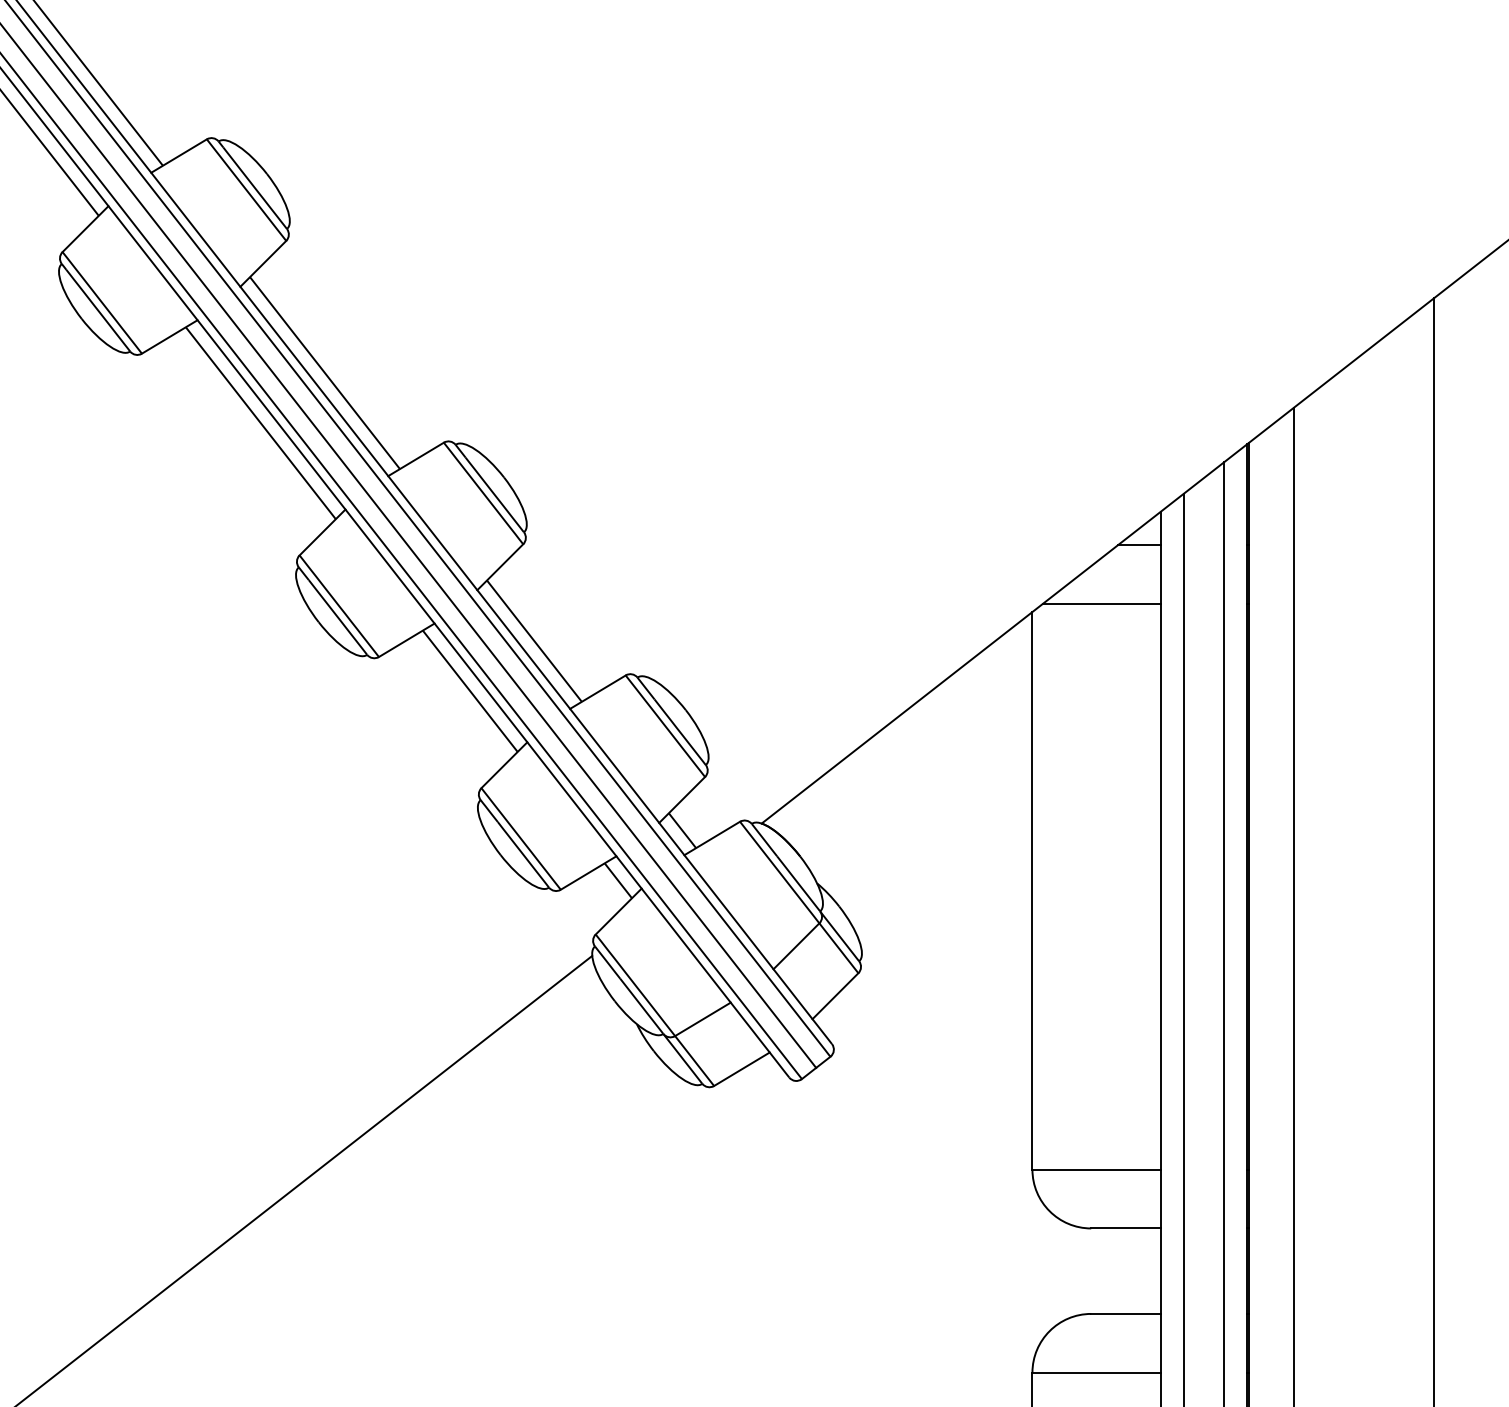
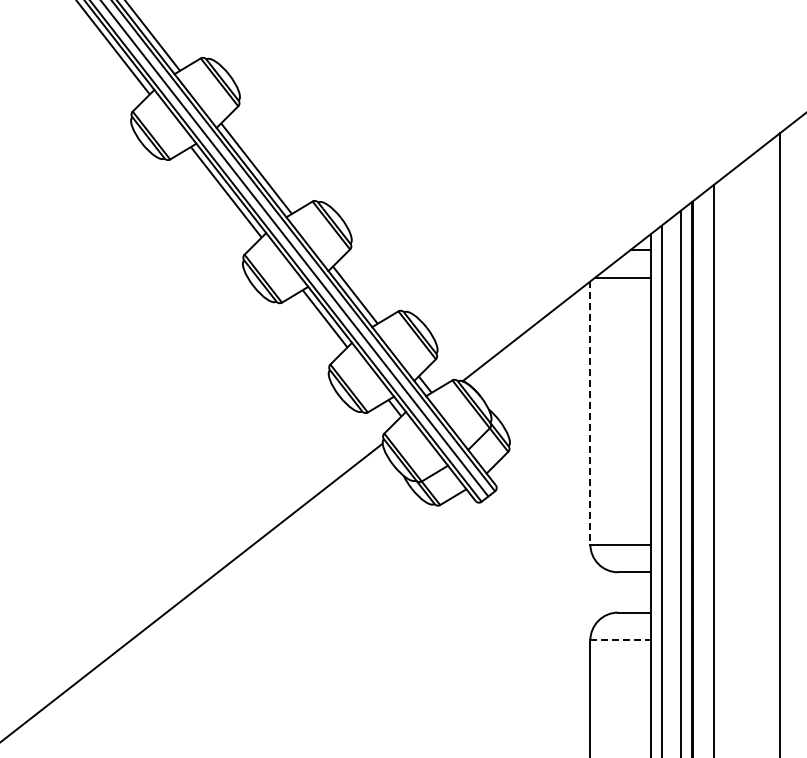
line: (1032, 889) -> (590, 412), solid -> dashed
line: (1098, 1373) -> (621, 640), solid -> dashed

